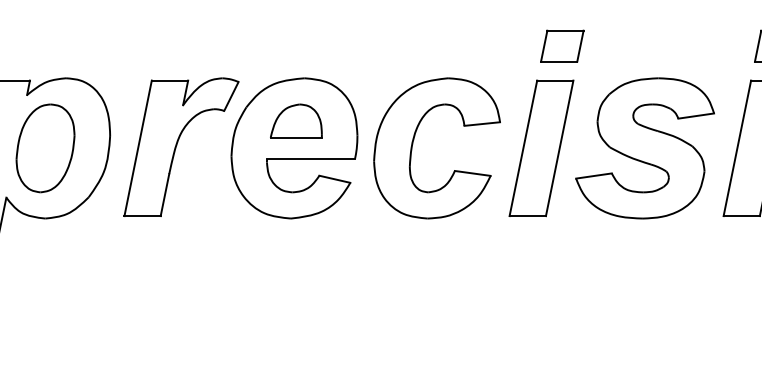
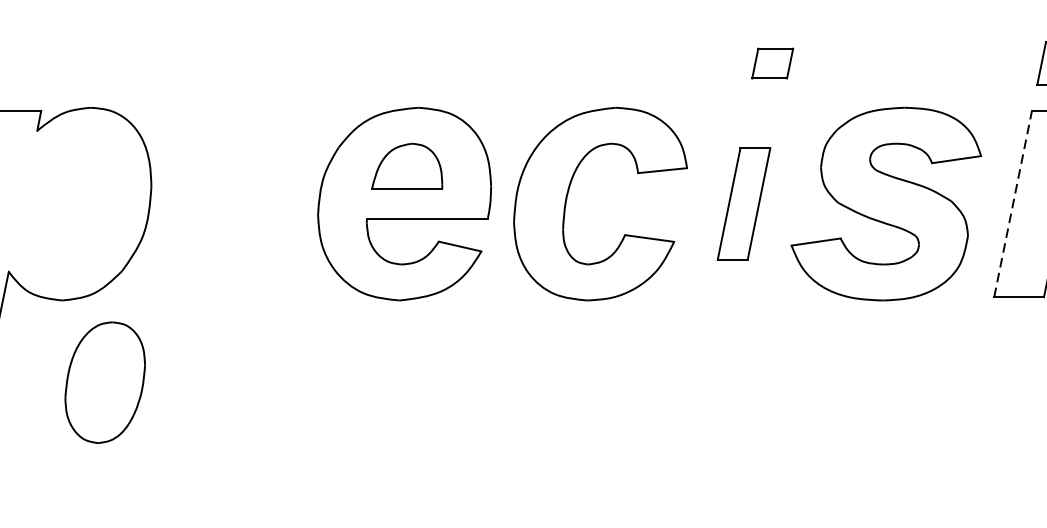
part: (562, 45) -> (772, 62), size x0.7
part: (181, 146) -> (249, 201), removed
line: (737, 147) -> (1013, 202), solid -> dashed
part: (45, 148) -> (105, 382), moved
part: (541, 148) -> (744, 204), size x0.6

